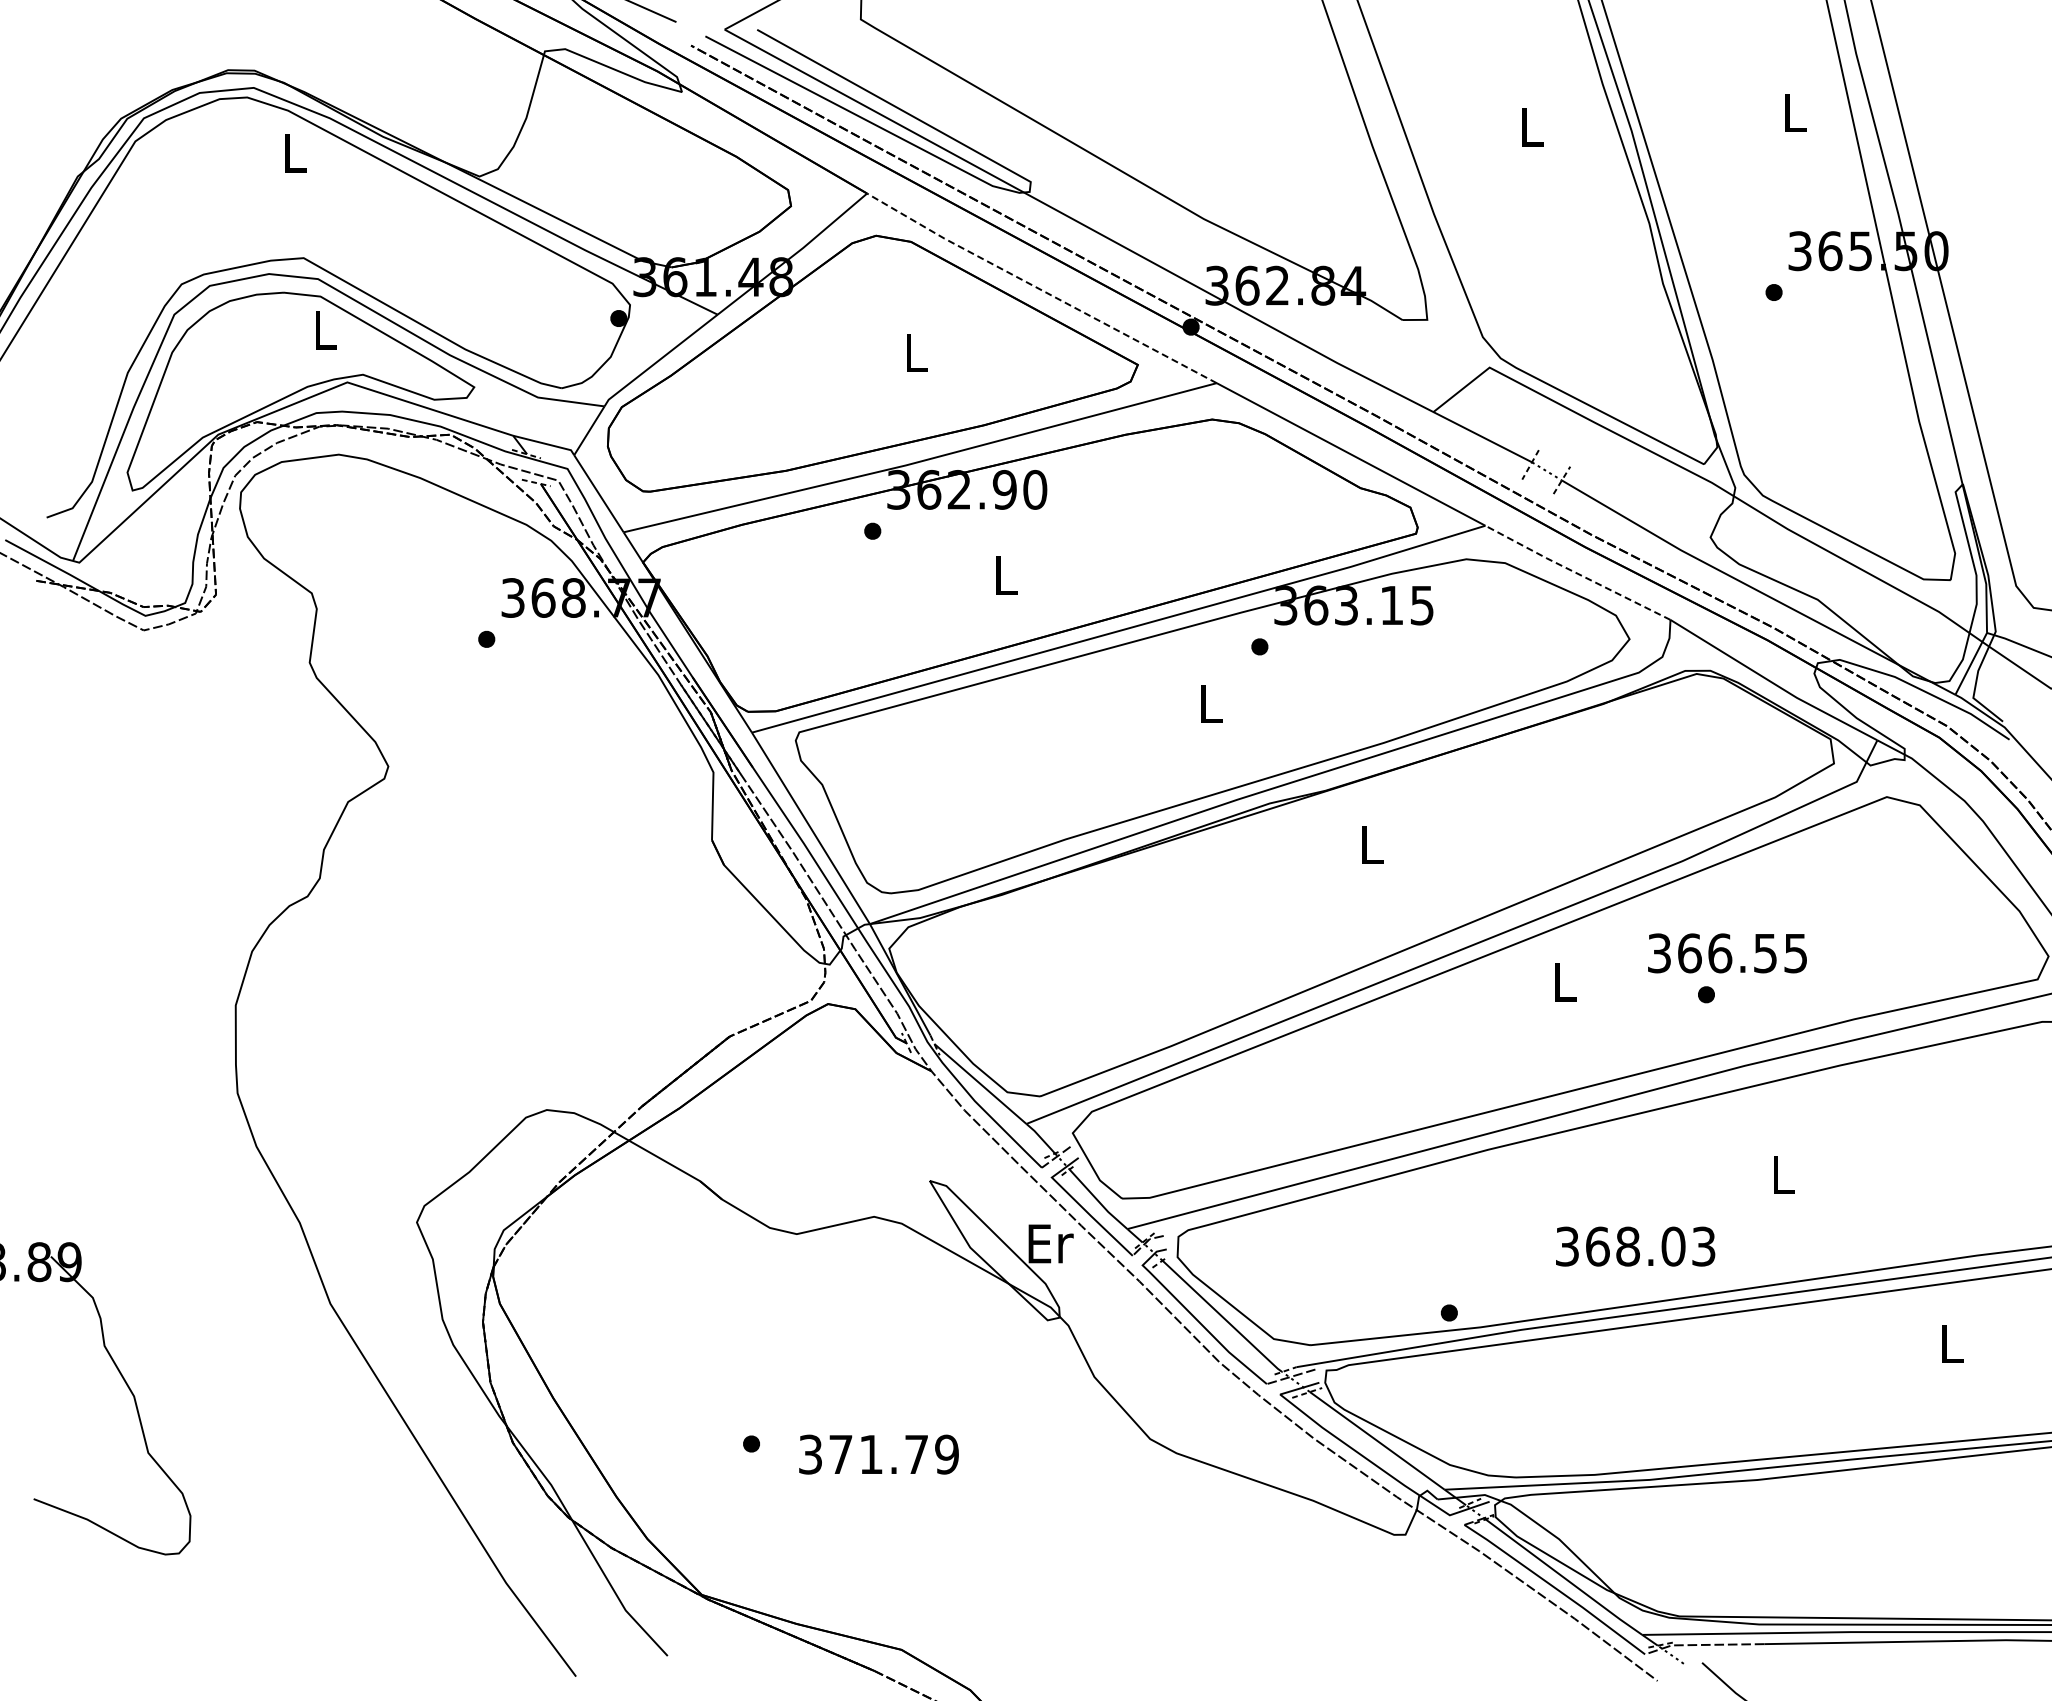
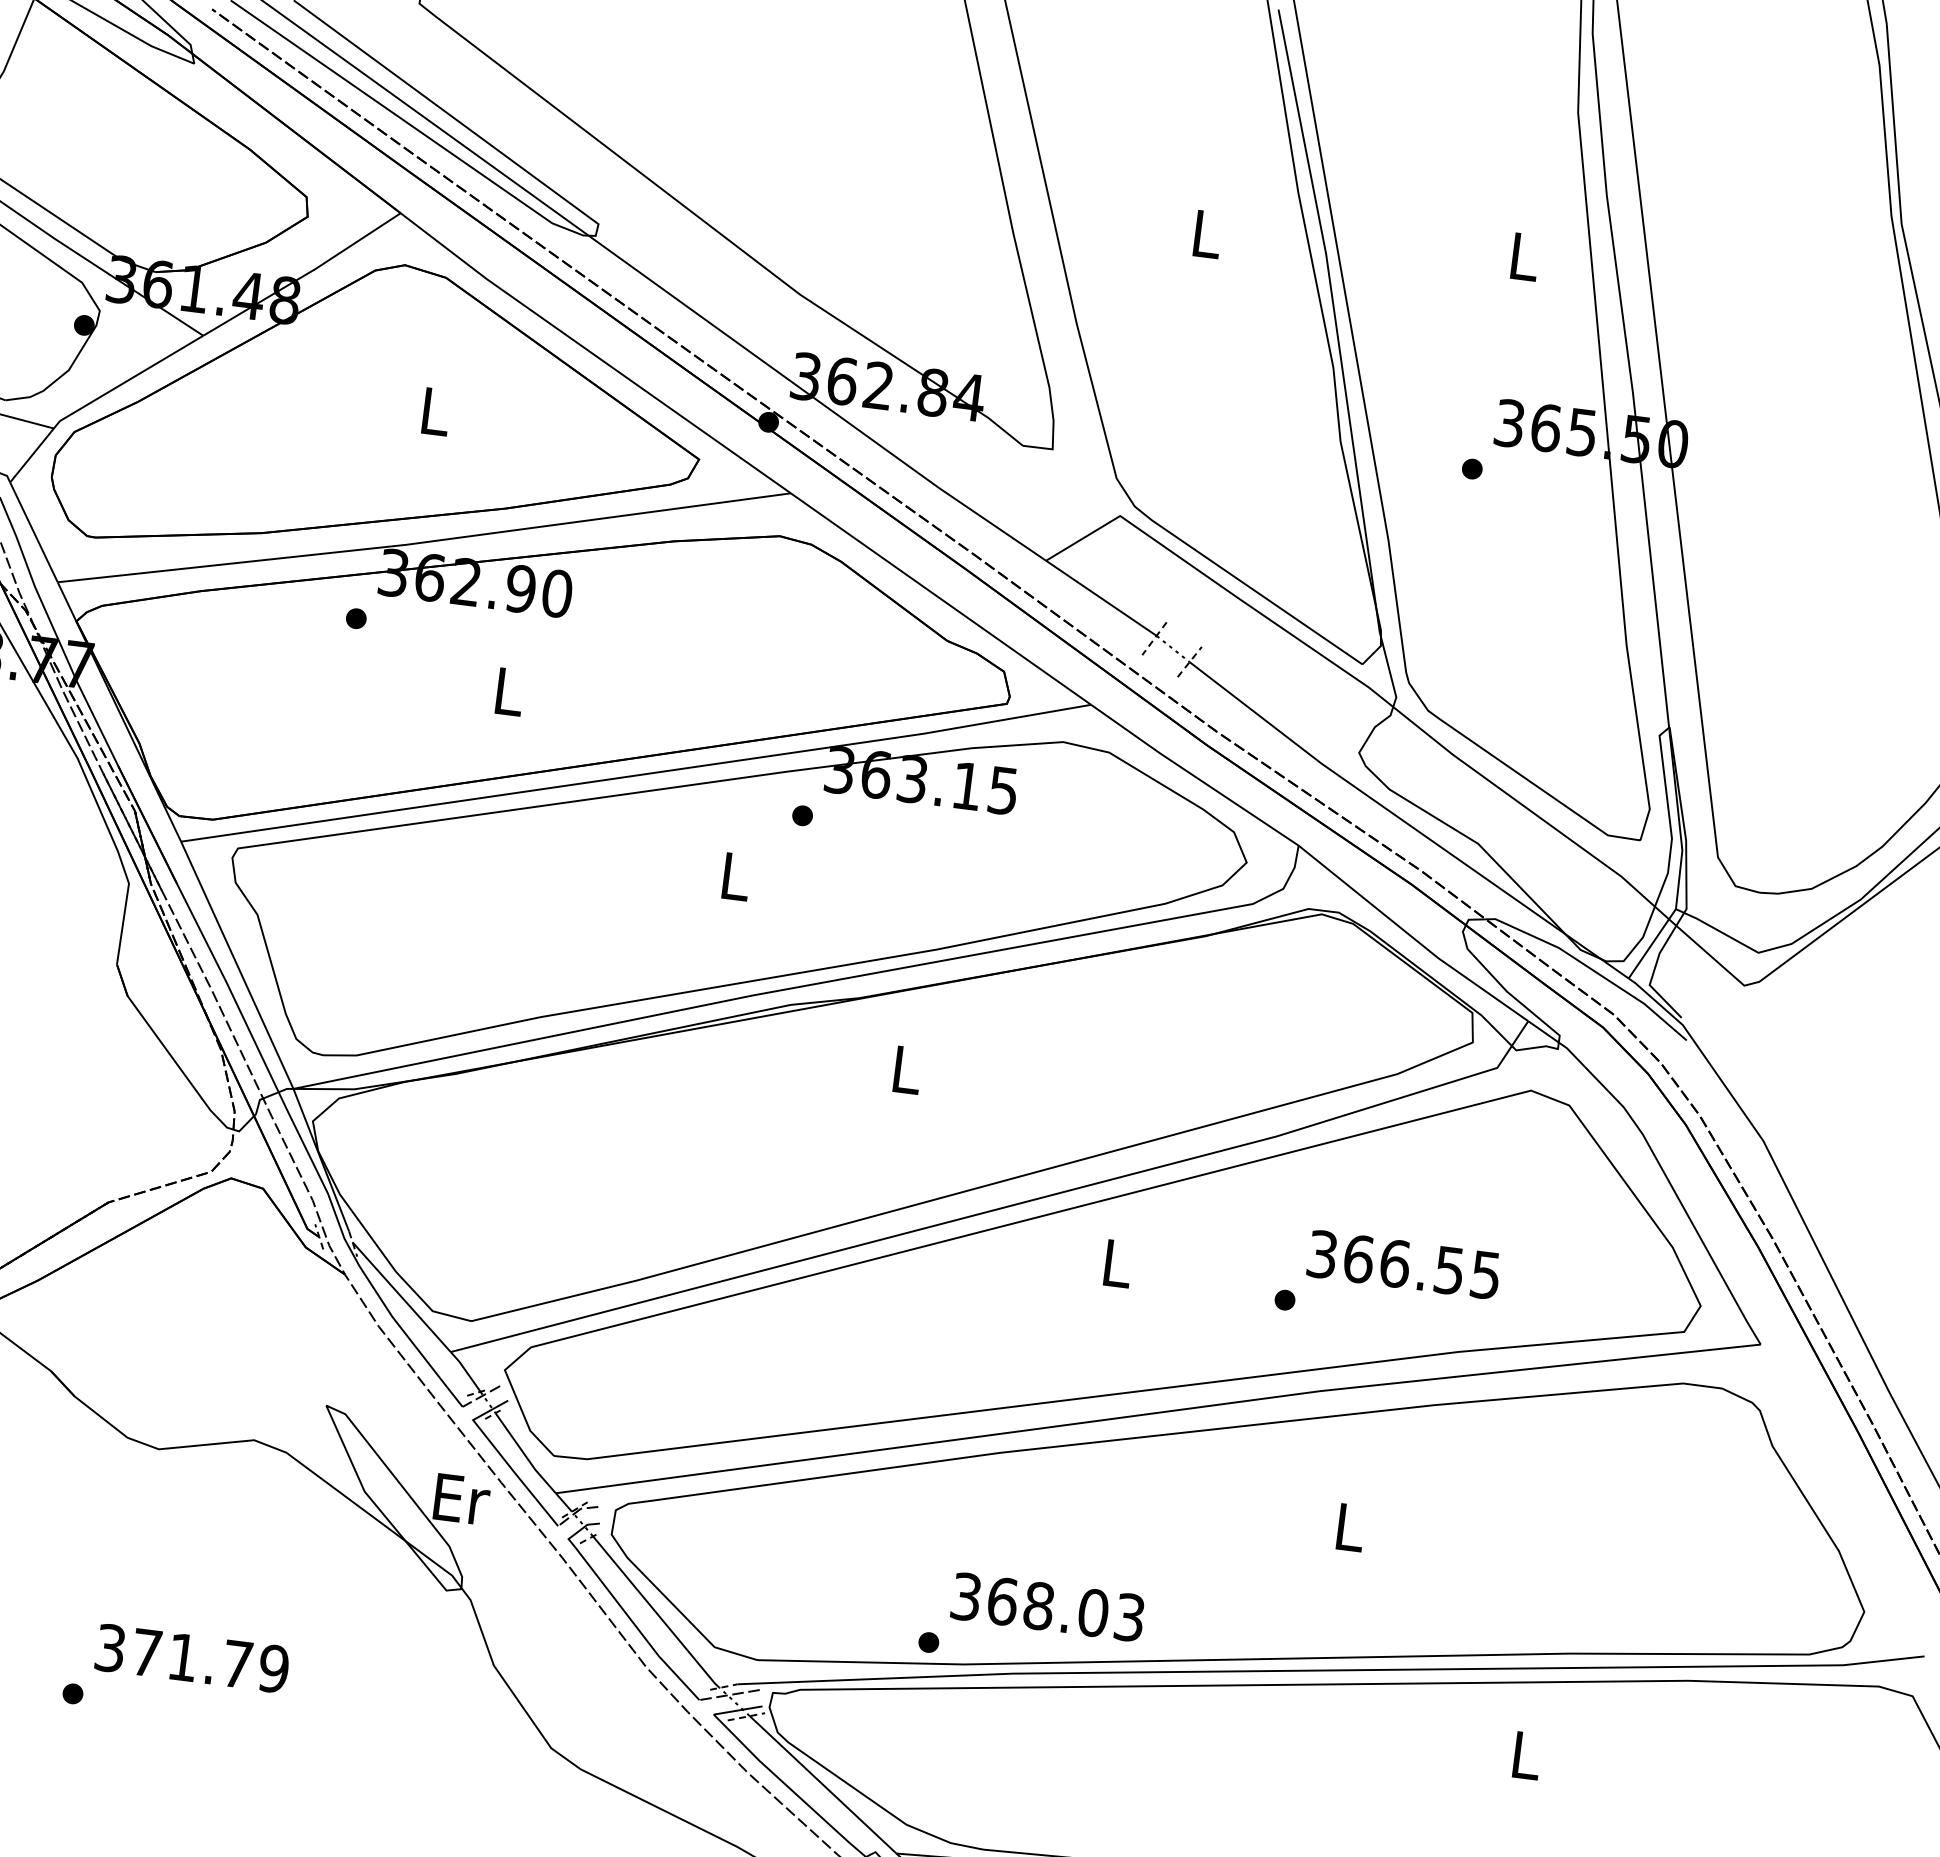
line: (1040, 289) -> (593, 354), dashed -> solid
line: (1576, 573) -> (1193, 775), dashed -> solid
text: (1727, 953) -> (1403, 1264), moved
text: (1635, 1246) -> (1047, 1607), moved
text: (878, 1454) -> (191, 1658), moved

